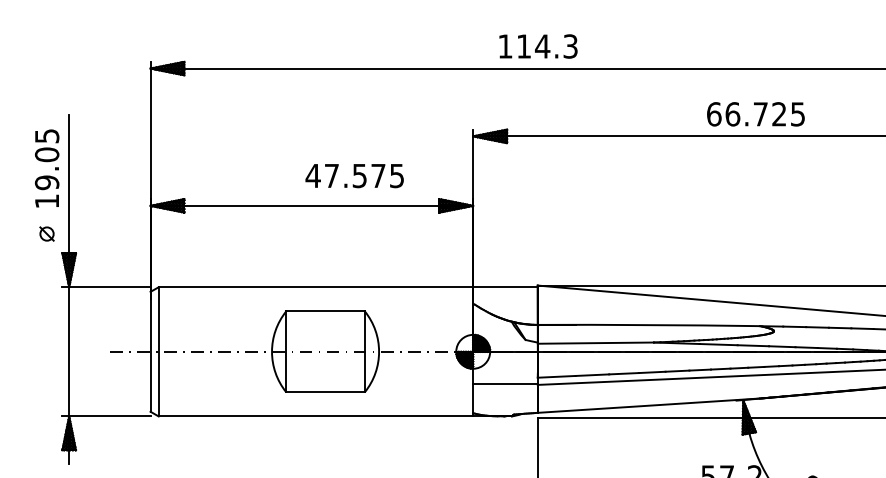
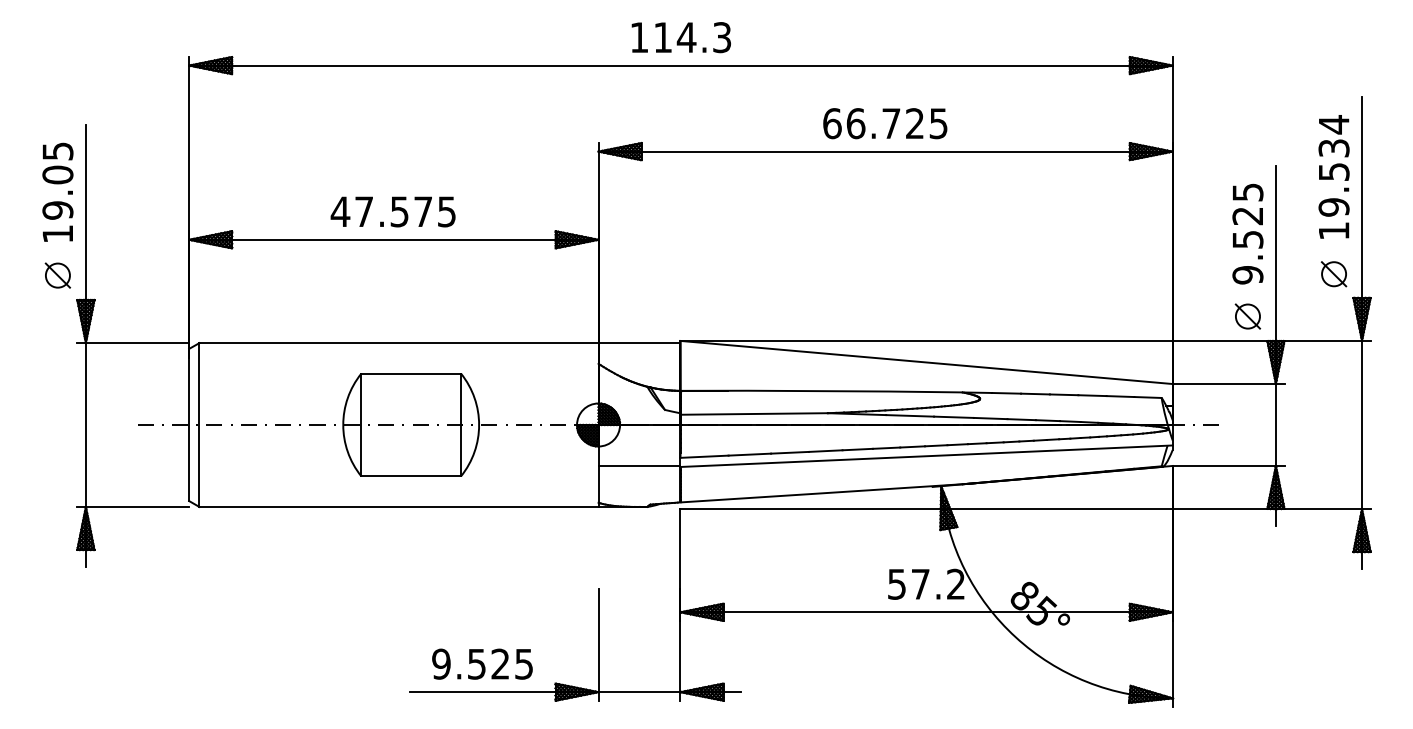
text: (756, 114) -> (885, 123), moved
text: (354, 175) -> (392, 211), moved
part: (46, 234) -> (57, 275), size x1.43

